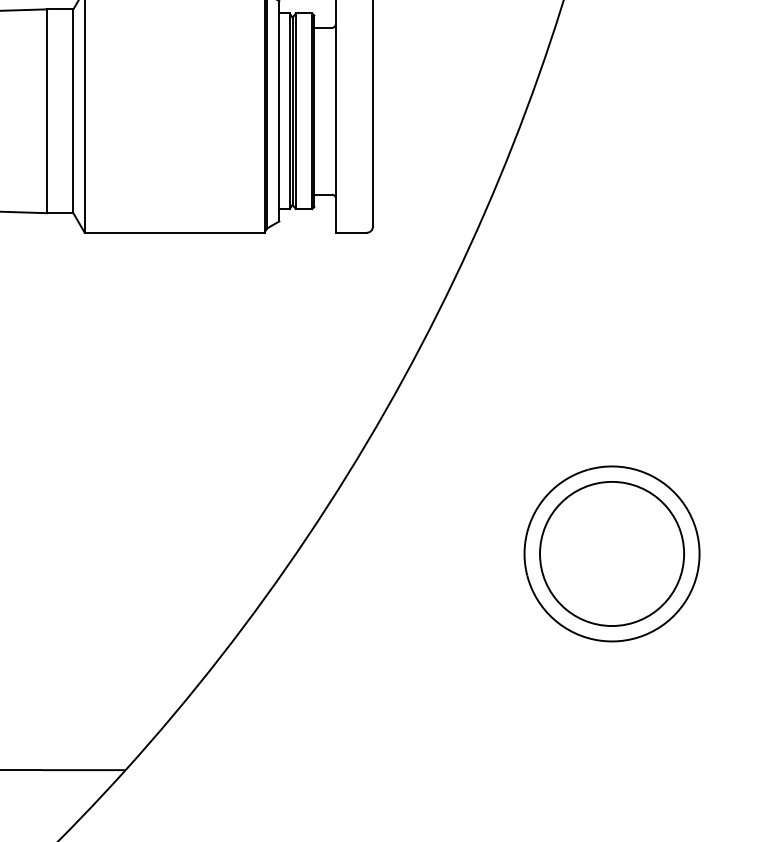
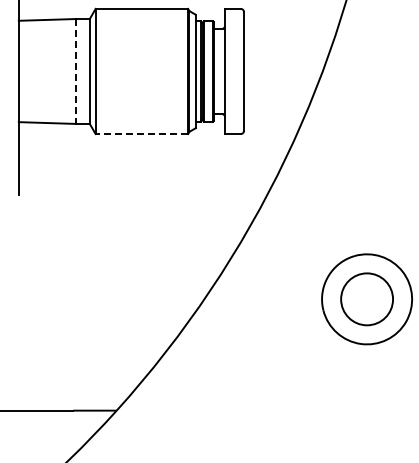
line: (47, 111) -> (76, 71), solid -> dashed
line: (173, 233) -> (141, 134), solid -> dashed
circle: (612, 554) -> (367, 299), size x0.7

